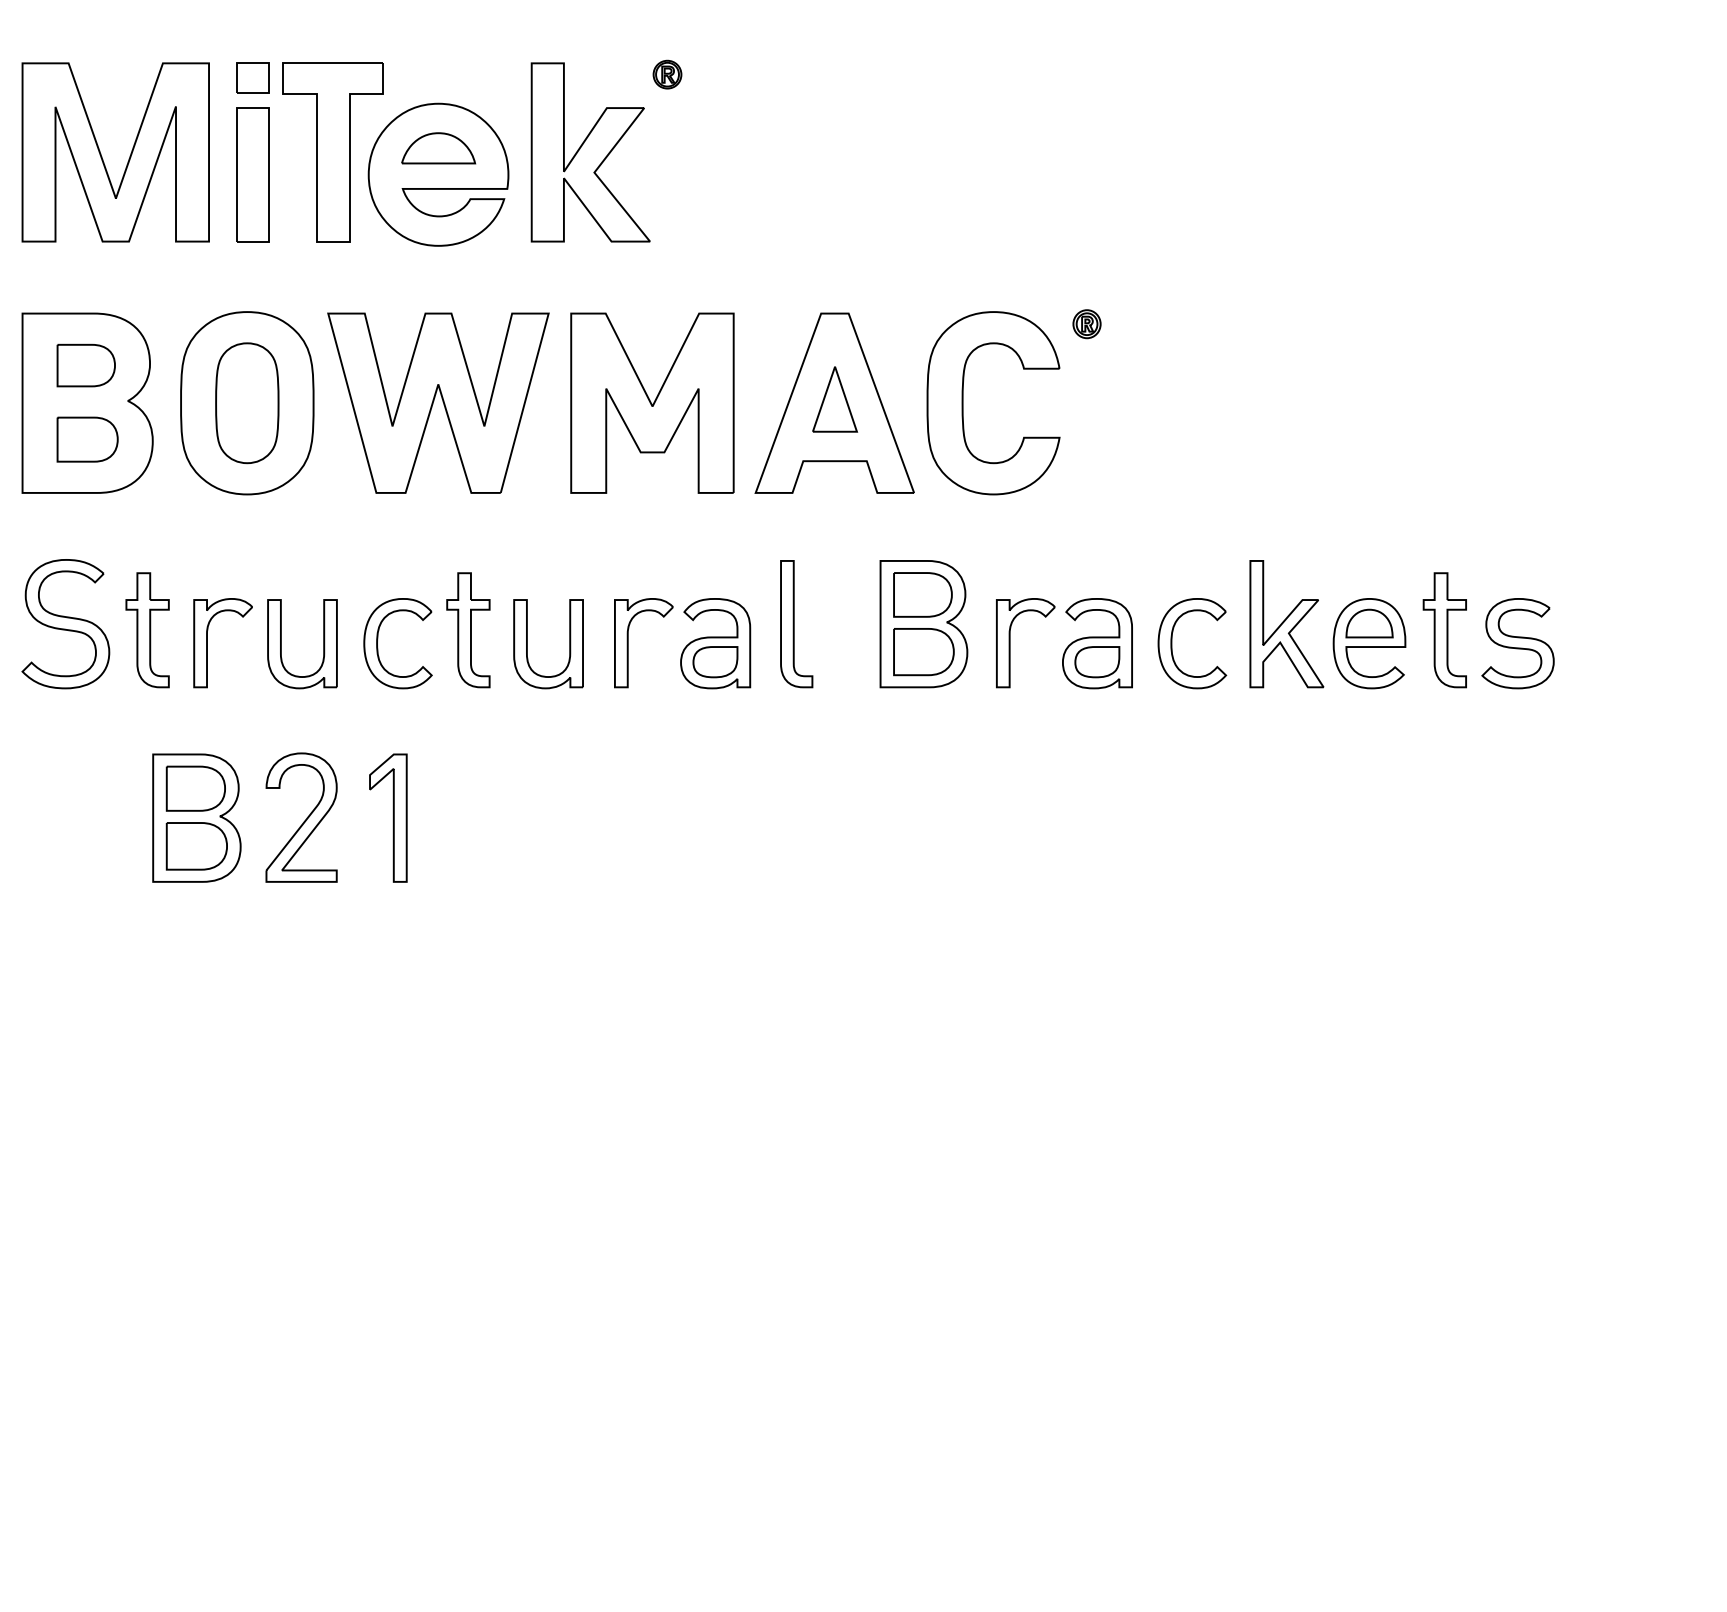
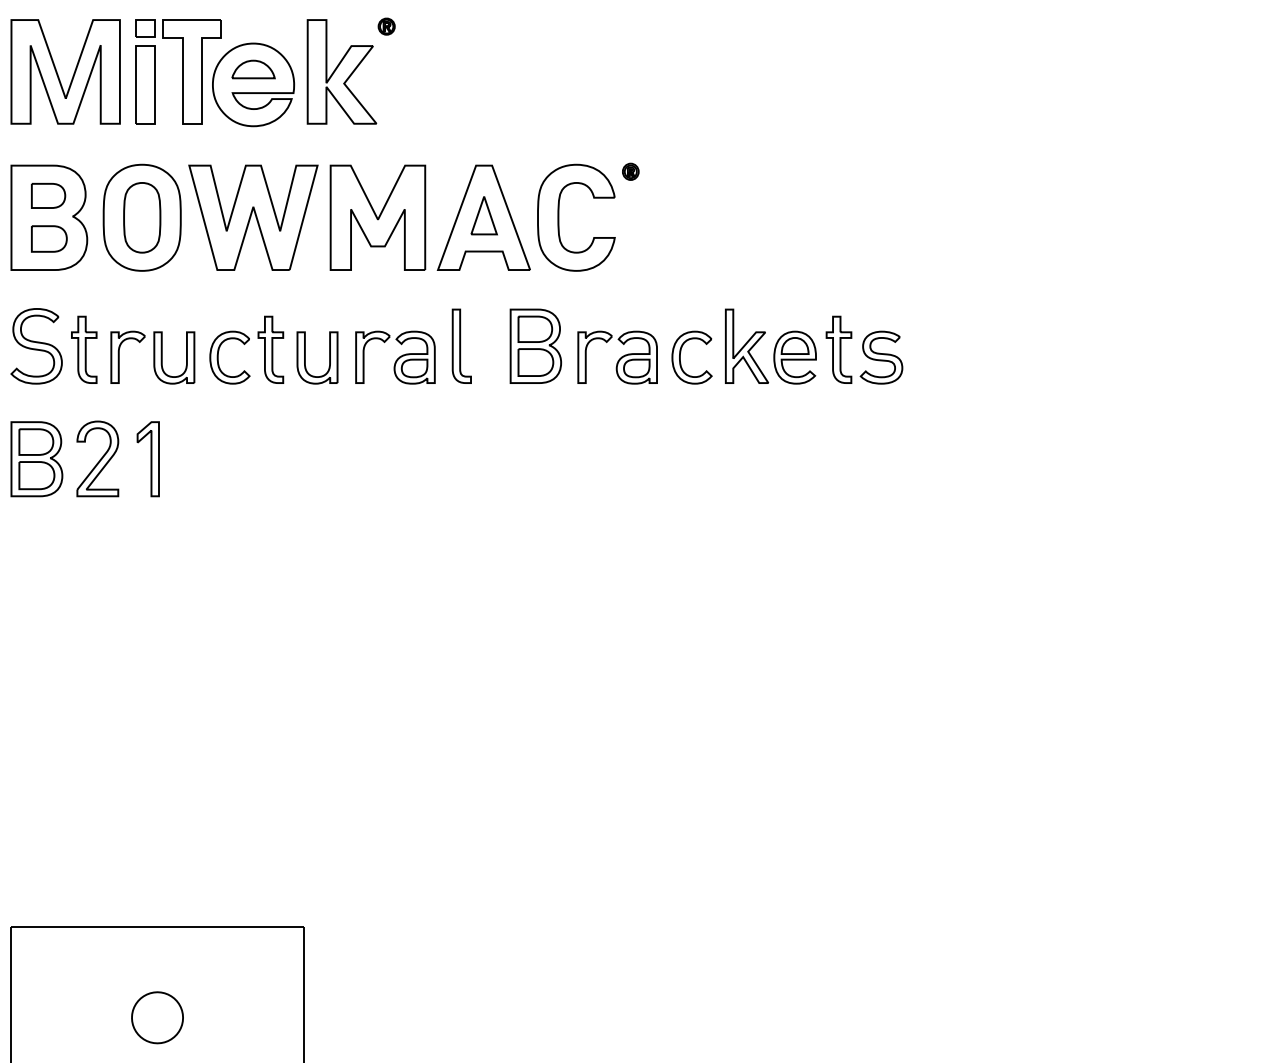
part: (297, 827) -> (95, 464), moved

